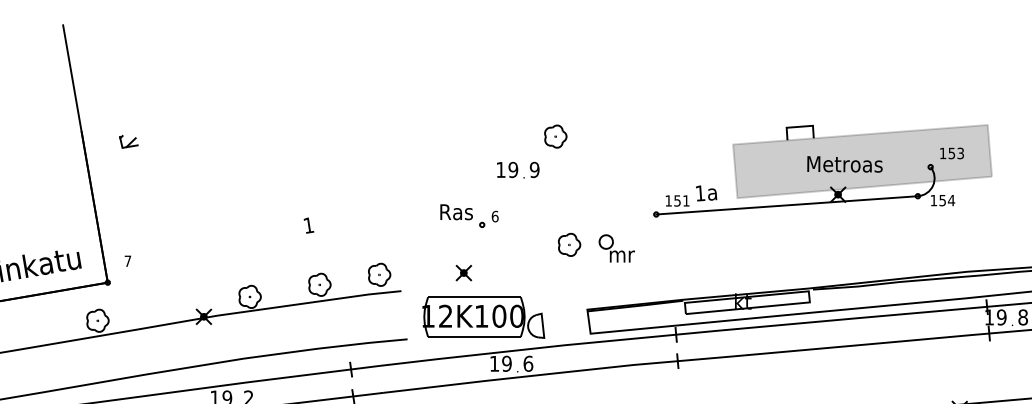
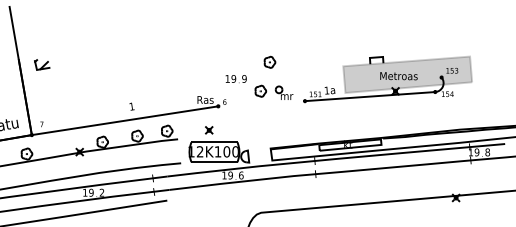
part: (554, 134) -> (269, 61), moved
part: (129, 140) -> (42, 64), size x1.67
part: (595, 245) -> (273, 91), moved
line: (293, 253) -> (124, 120), added

